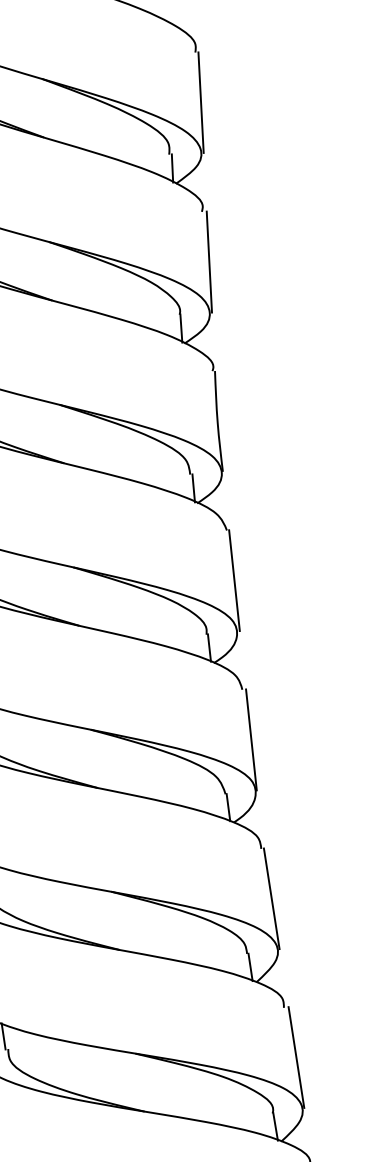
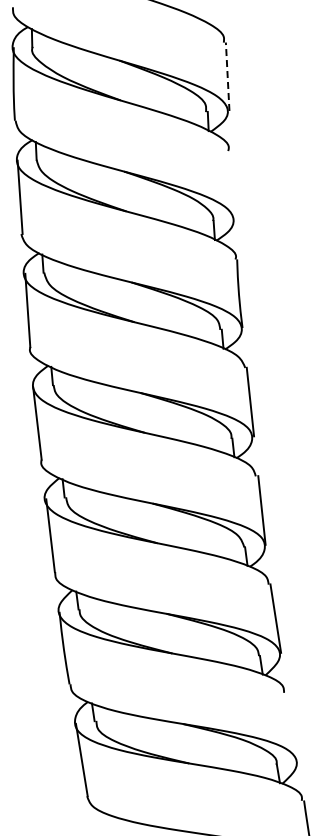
line: (200, 102) -> (227, 76), solid -> dashed
line: (209, 260) -> (233, 184), removed
line: (296, 1057) -> (292, 726), removed

